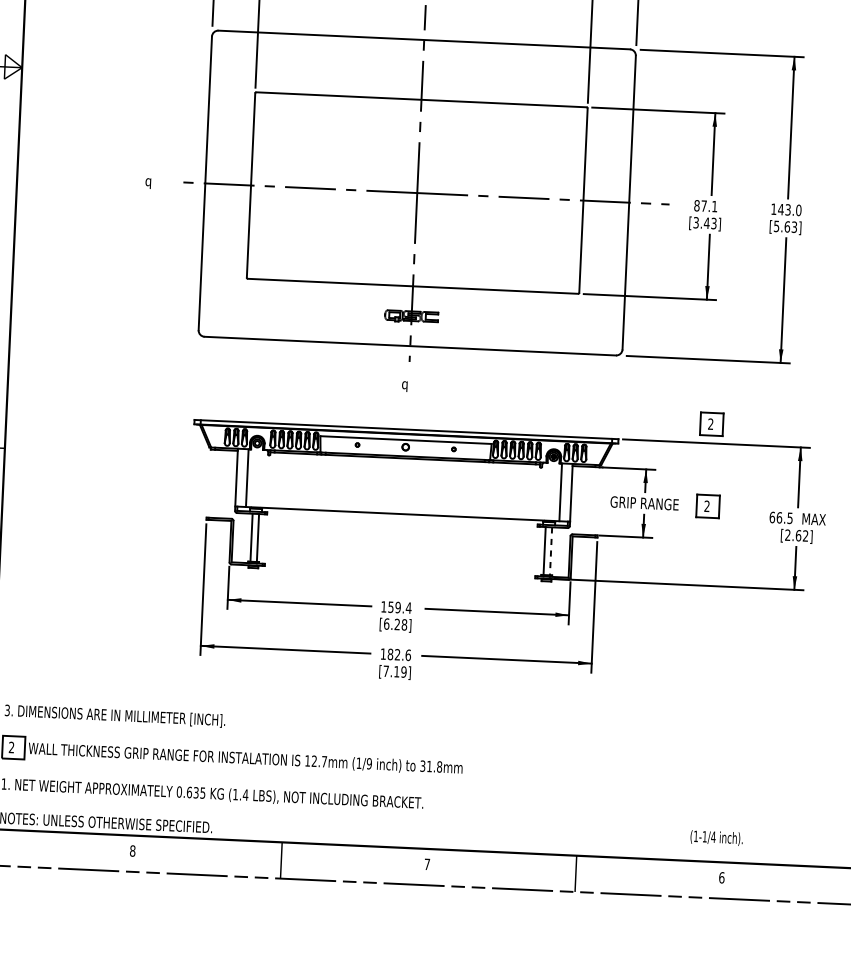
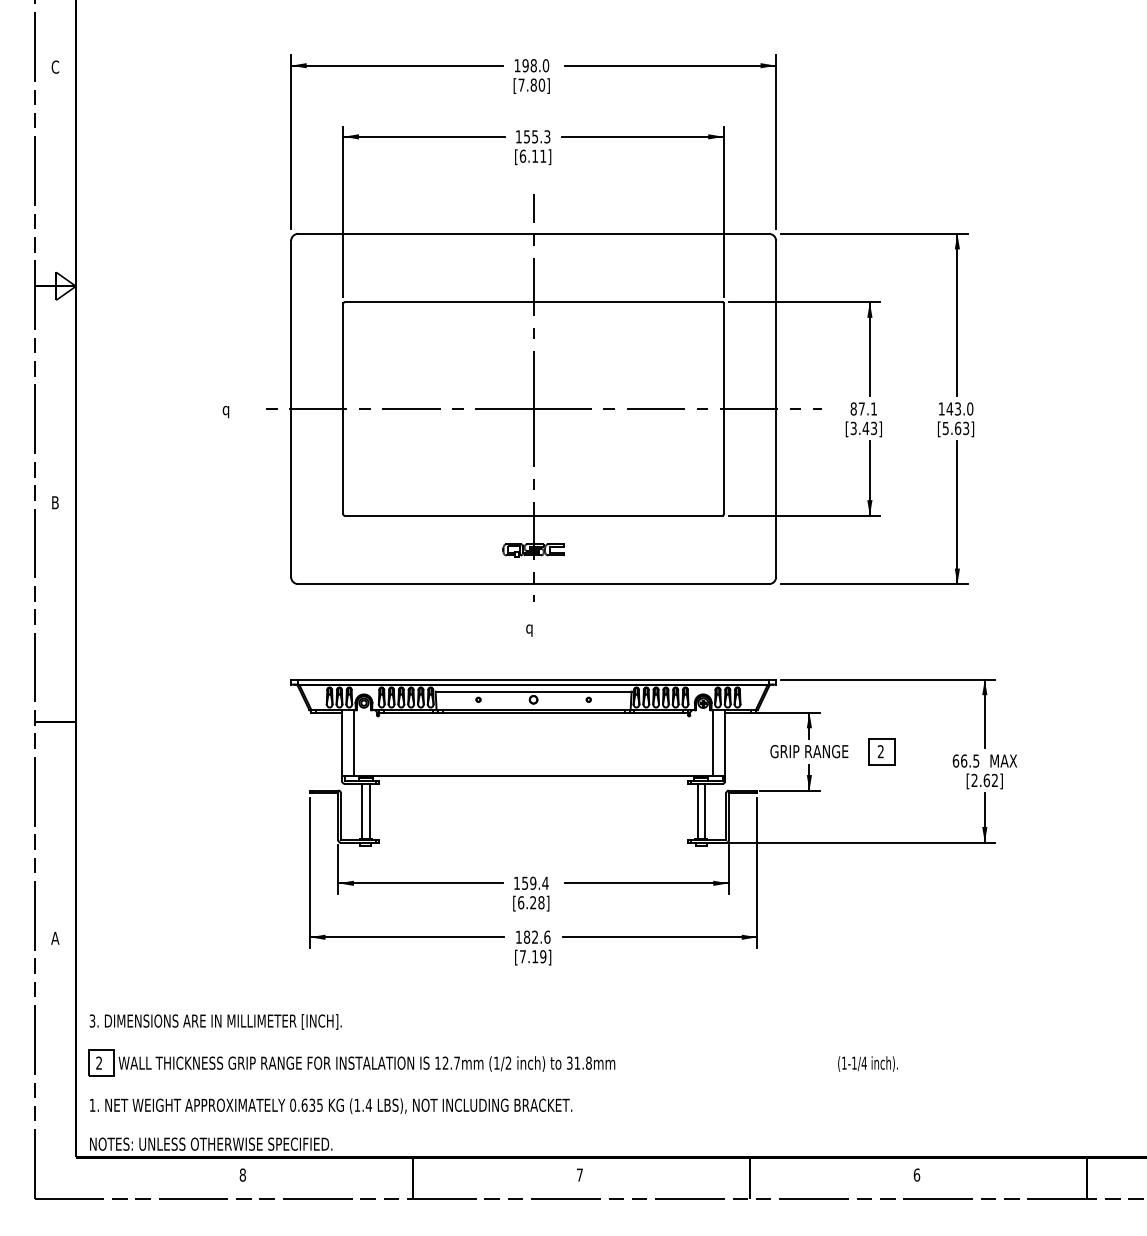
part: (711, 424) -> (881, 657), removed
line: (550, 551) -> (704, 811), dashed -> solid
text: (369, 763) -> (508, 1062), (1/9 -> (1/2
text: (716, 837) -> (867, 1063), moved

